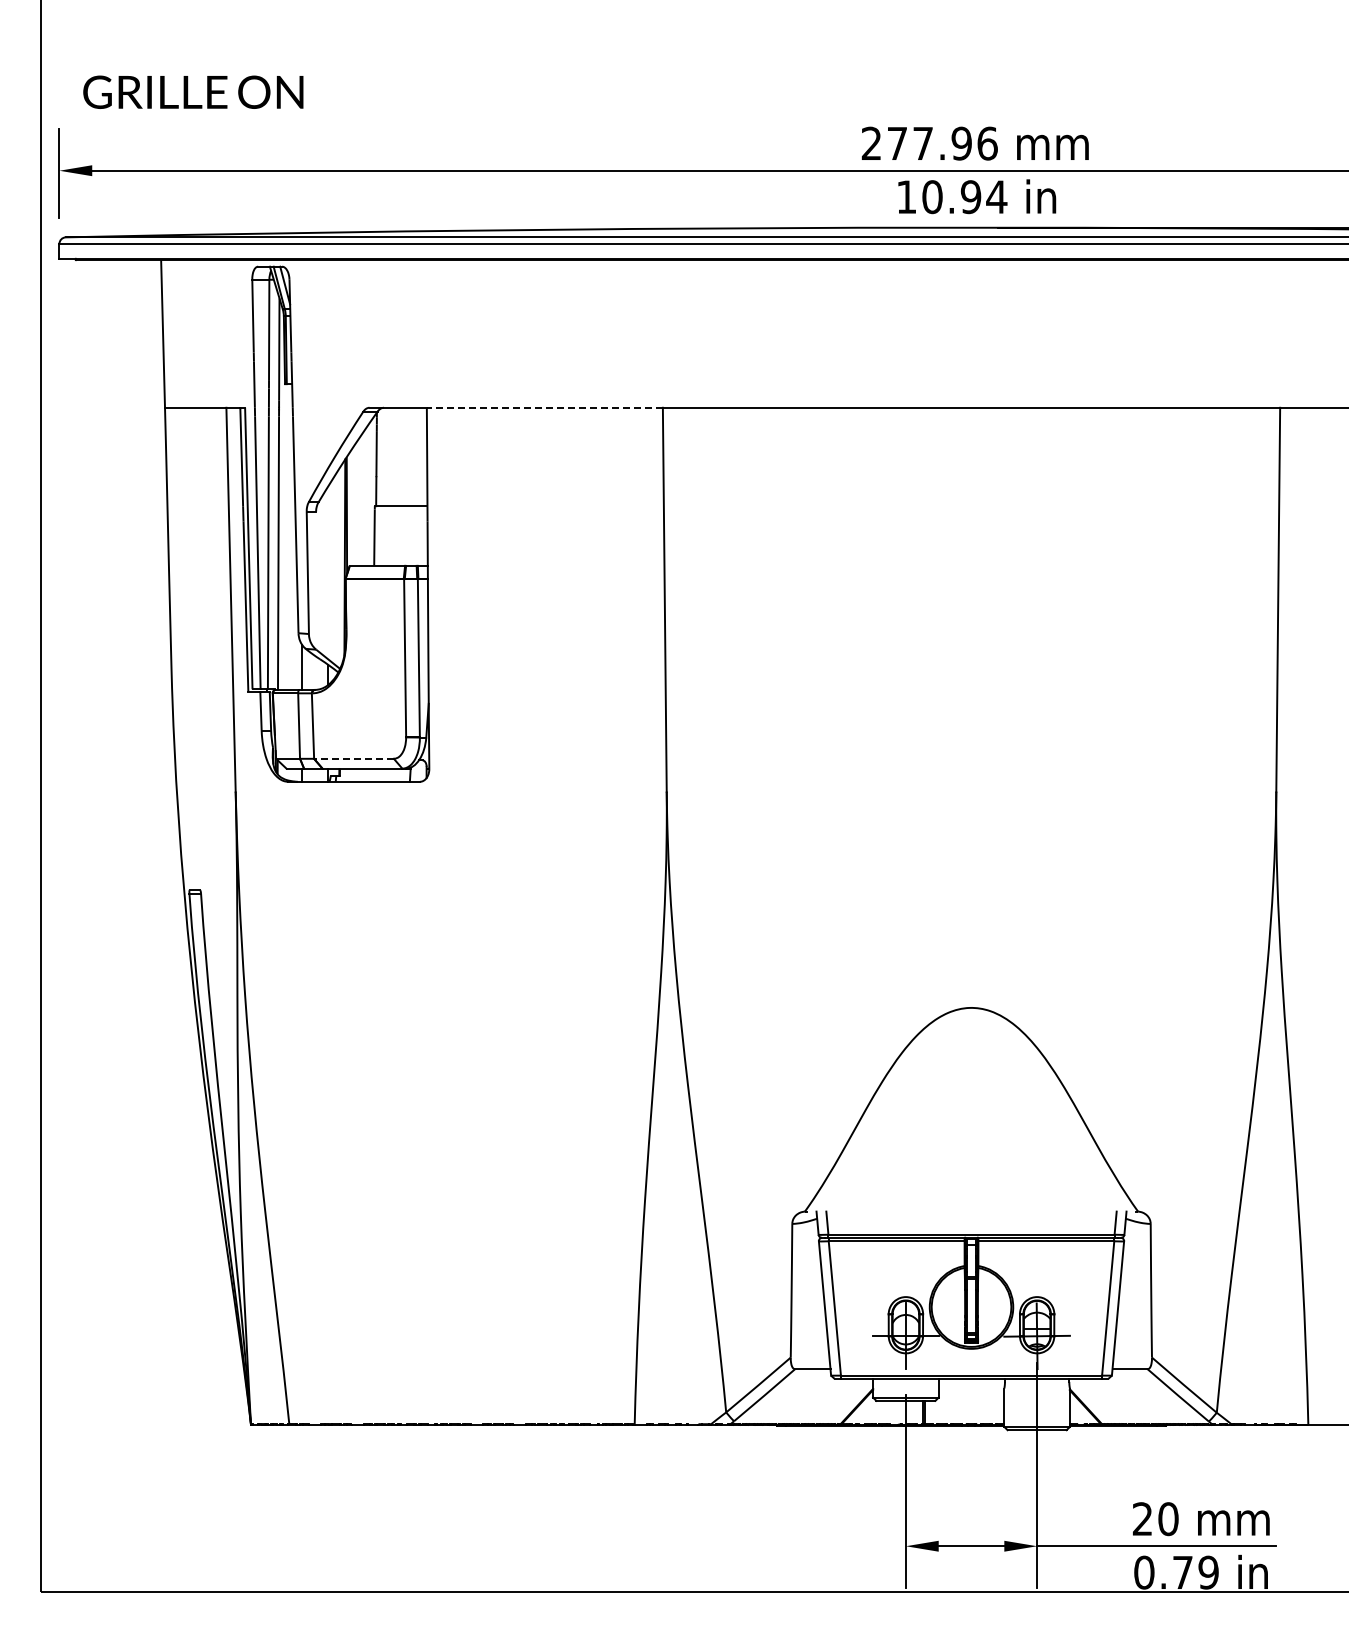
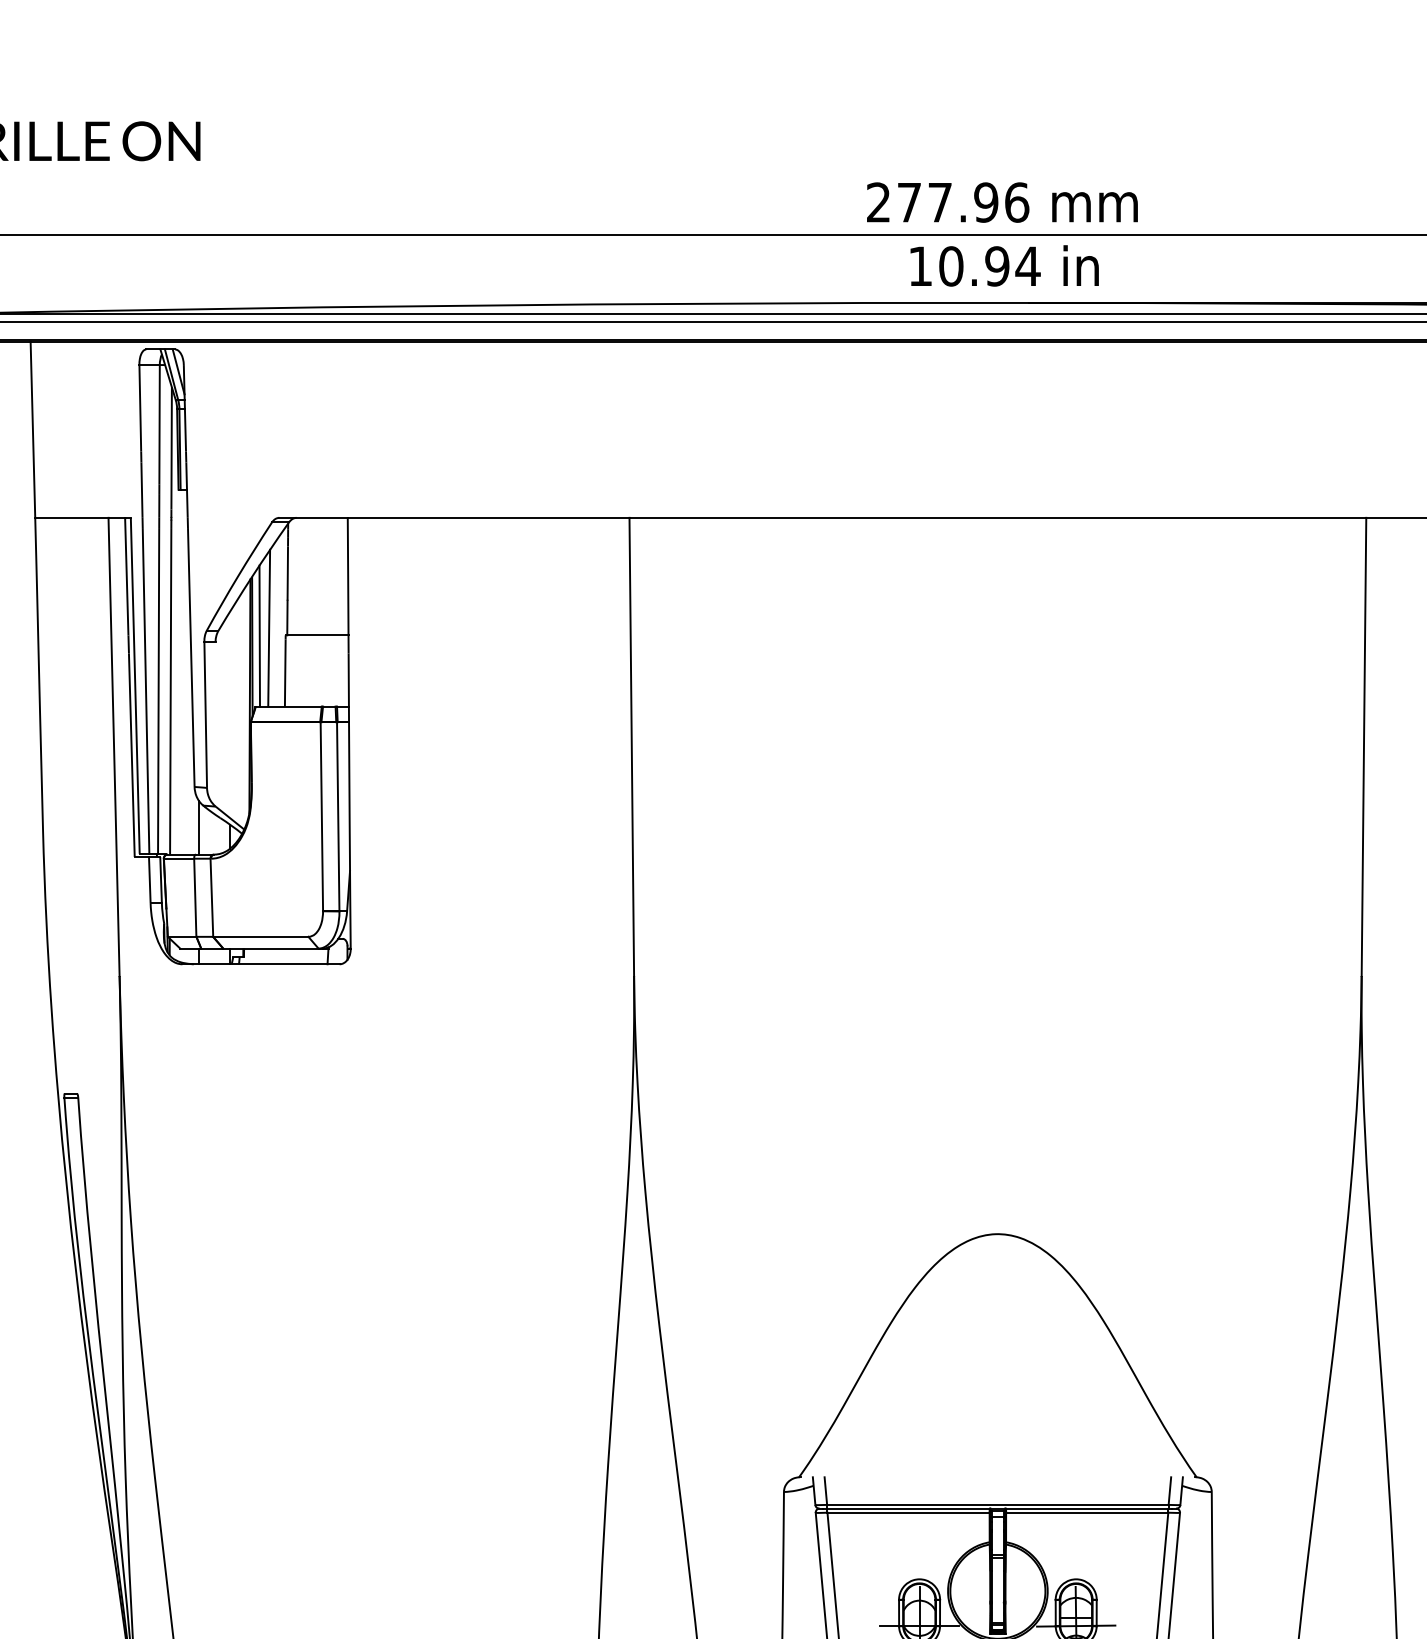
line: (544, 407) -> (488, 517), dashed -> solid
line: (360, 499) -> (268, 627), added
line: (352, 506) -> (259, 635), added
line: (354, 758) -> (261, 936), dashed -> solid

